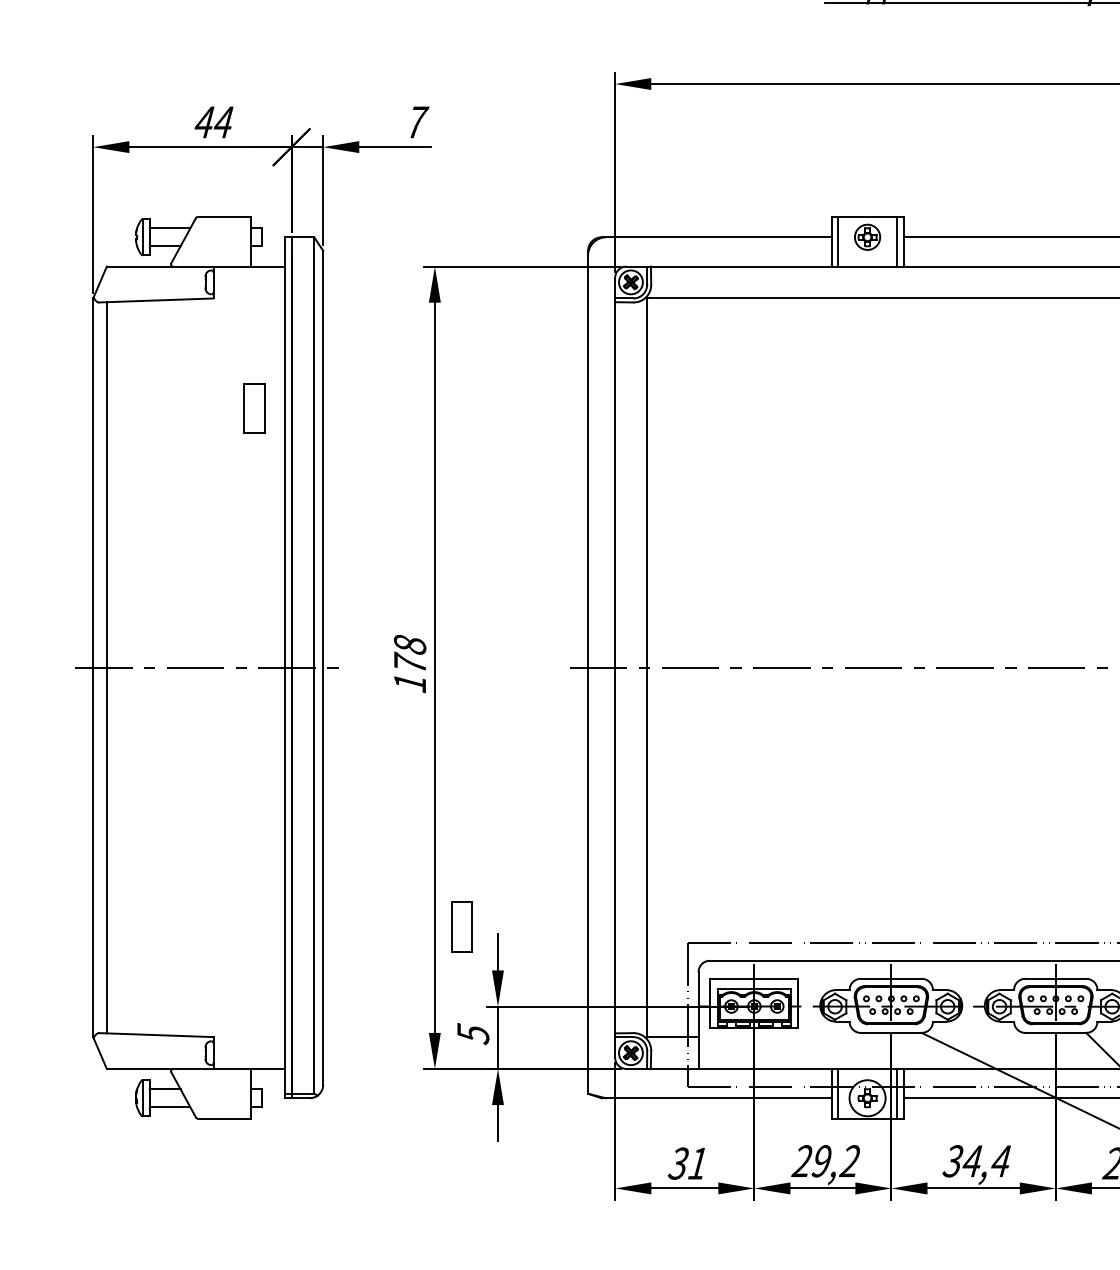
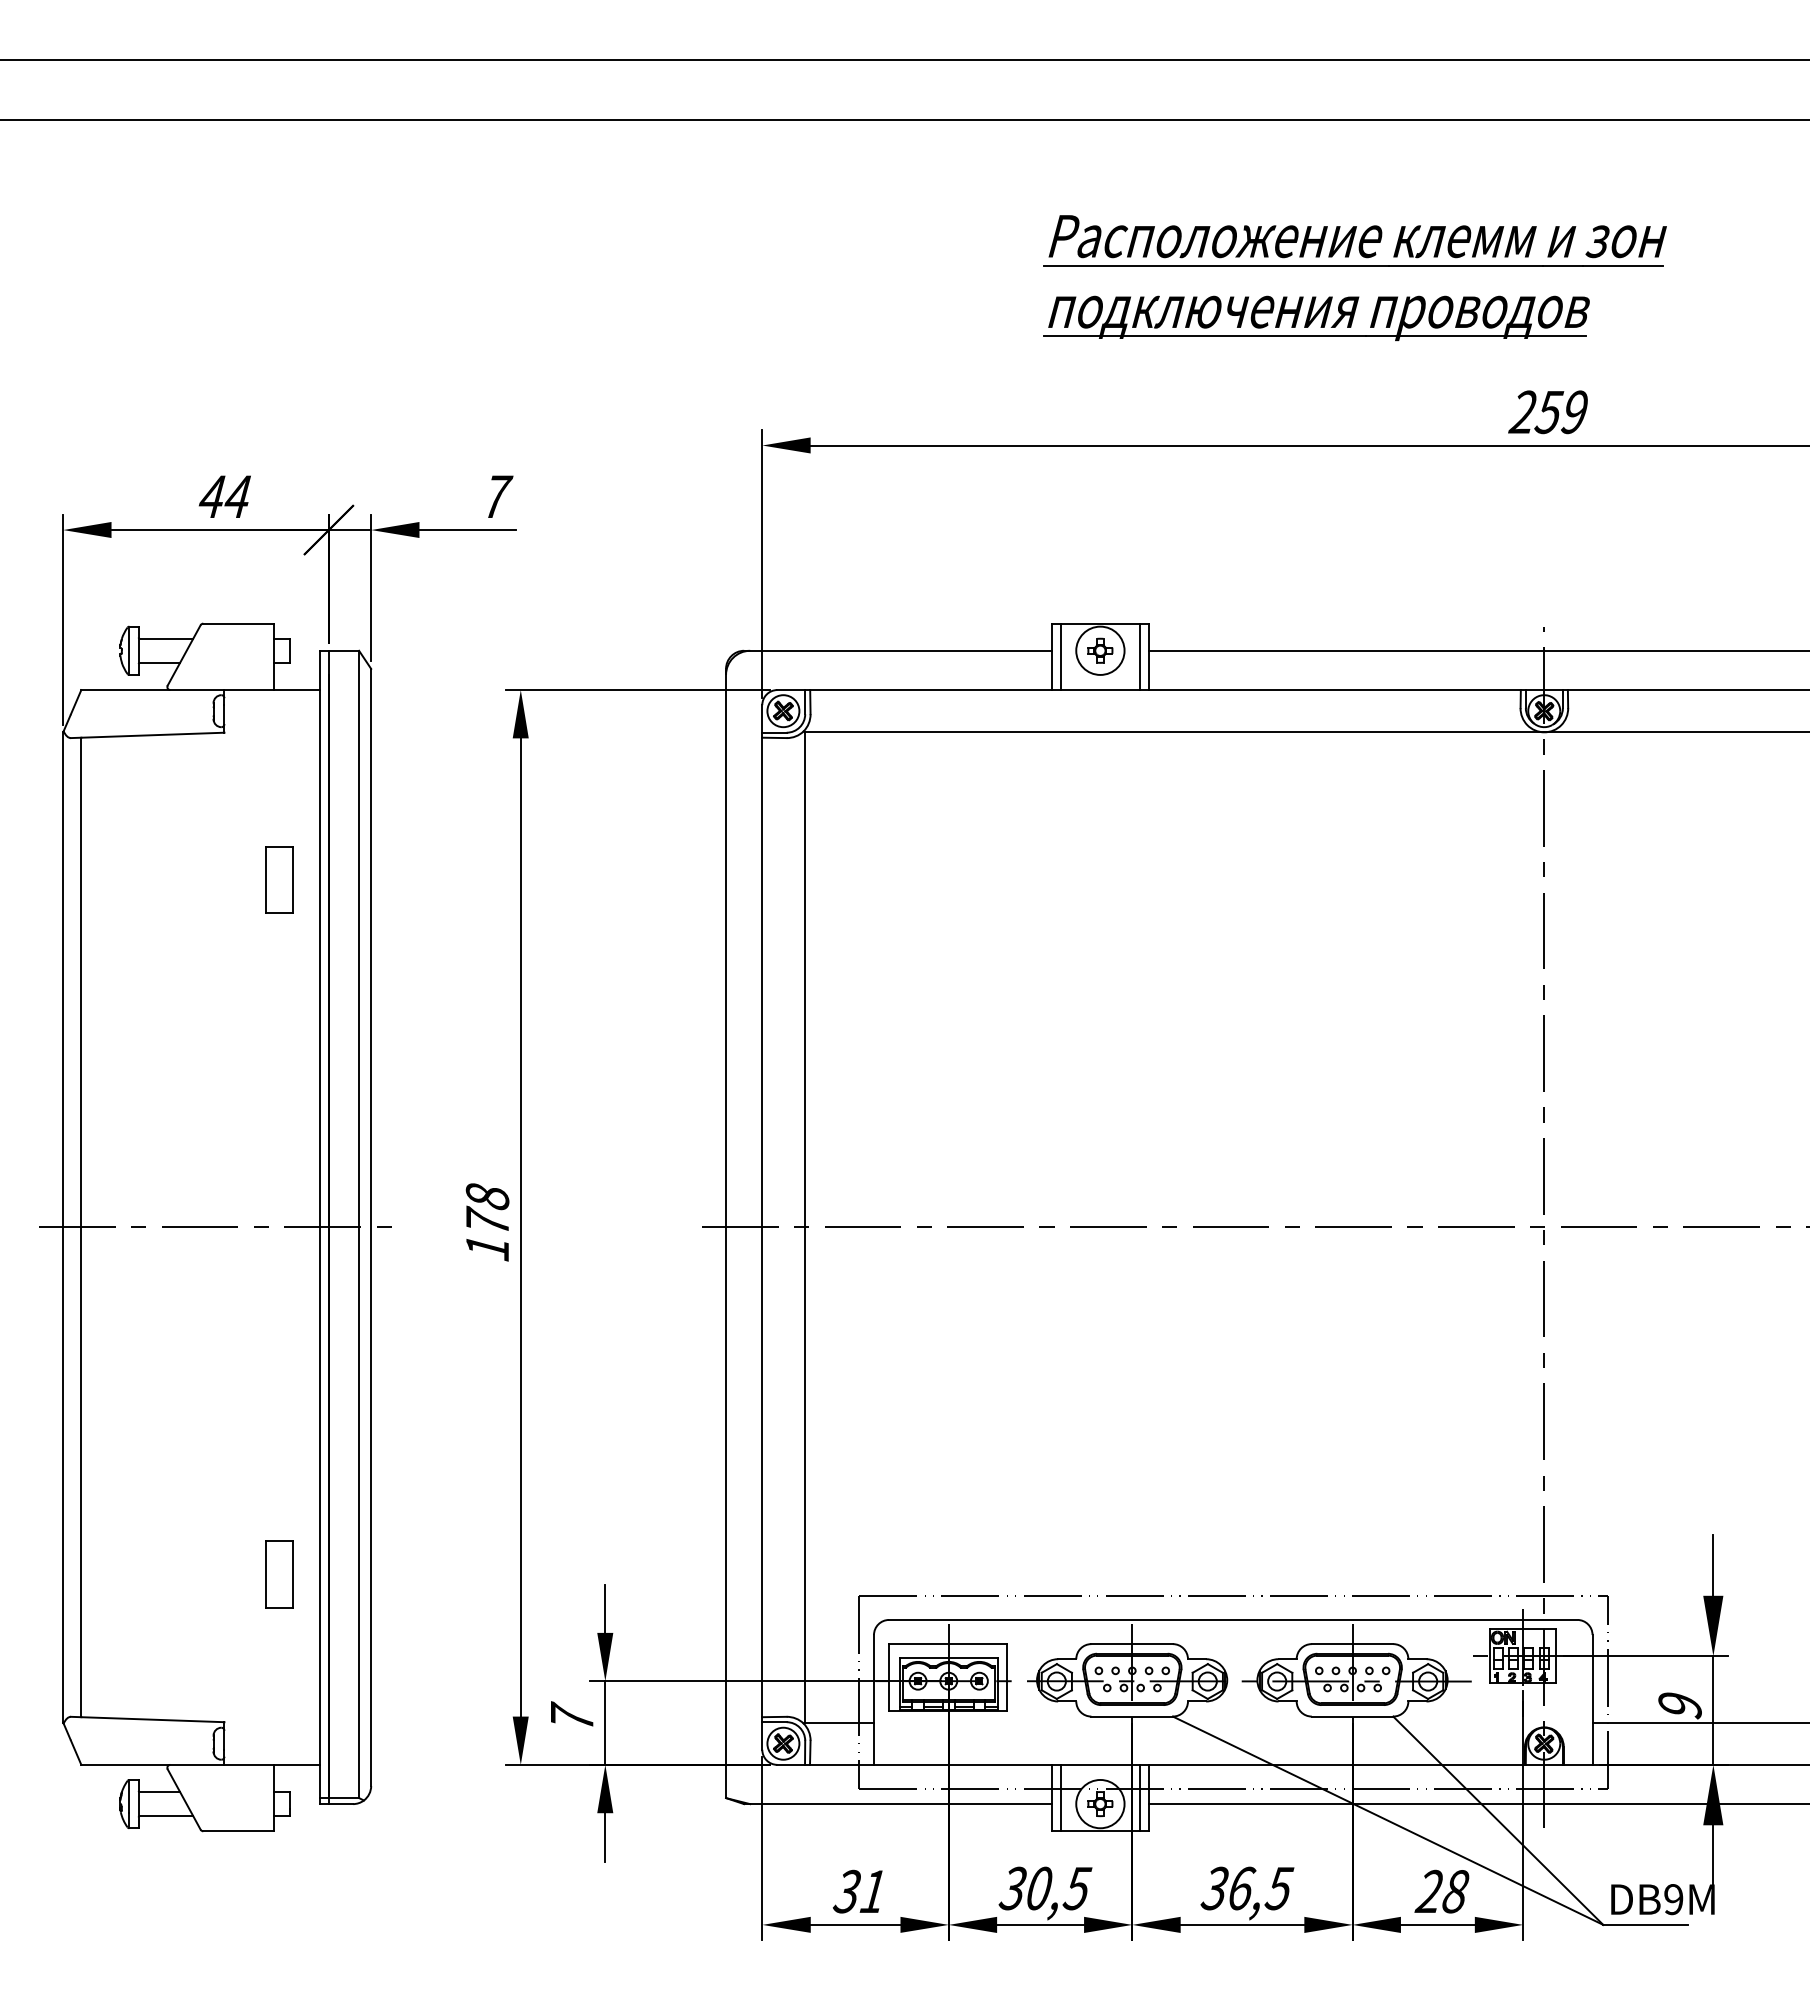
circle: (867, 237) -> (1100, 650), size x1.43
part: (462, 926) -> (279, 1574), moved
text: (473, 1032) -> (572, 1716), 5 -> 7
text: (826, 1161) -> (1045, 1888), 29,2 -> 30,5
text: (987, 1161) -> (1260, 1888), 34,4 -> 36,5

